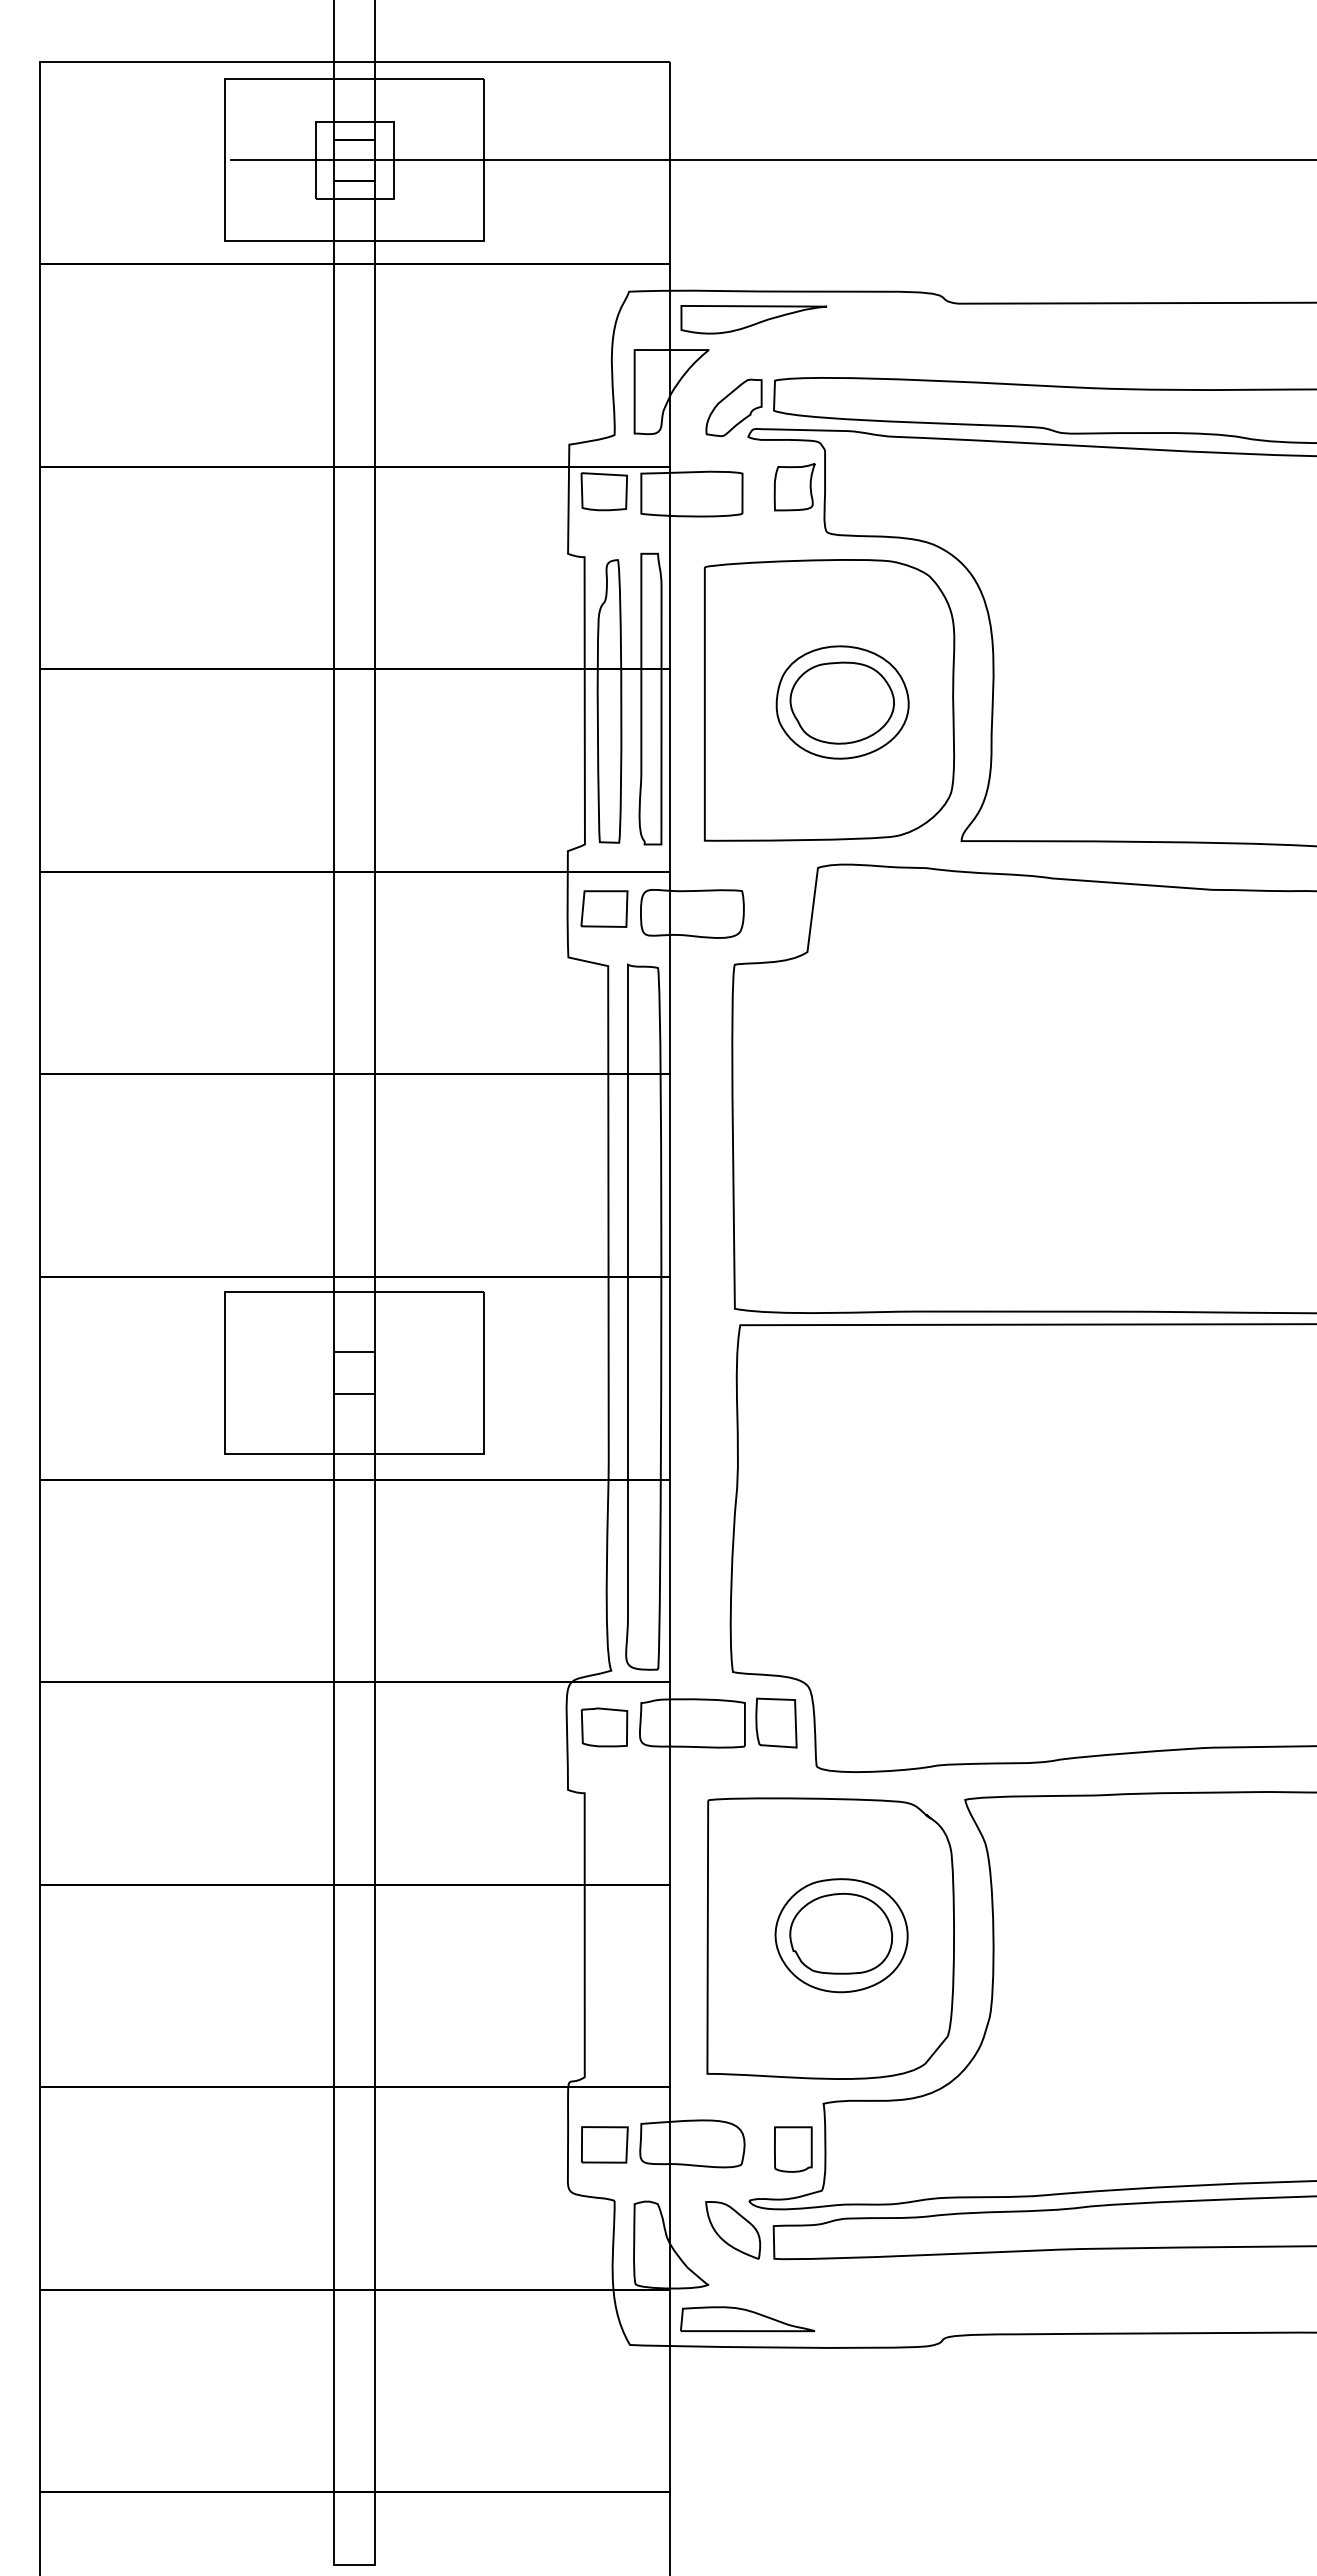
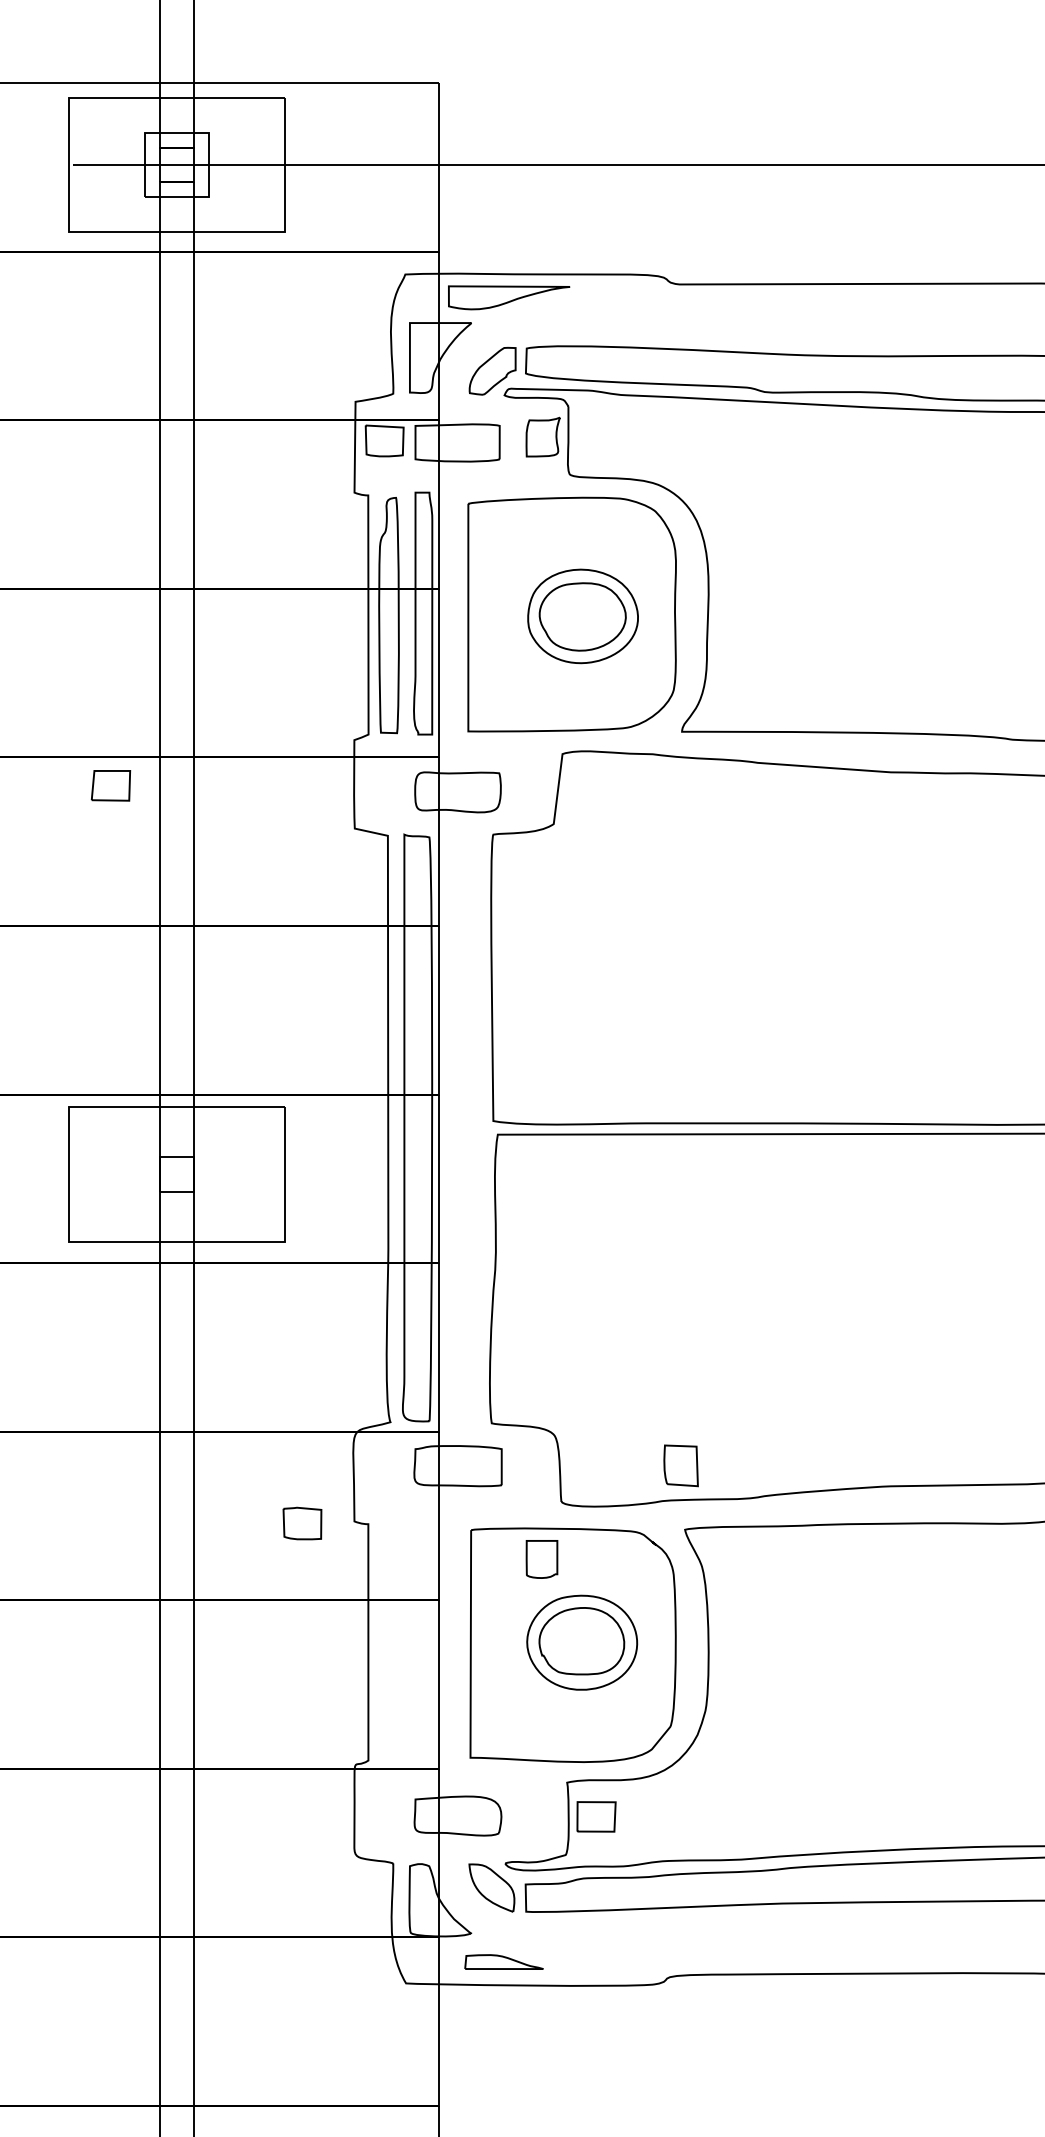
part: (604, 908) -> (111, 785), moved
part: (776, 1722) -> (681, 1465), moved
part: (604, 1727) -> (302, 1523), moved
part: (604, 2144) -> (596, 1816), moved
part: (793, 2149) -> (542, 1559), moved
part: (747, 2319) -> (503, 1962), size x0.7

